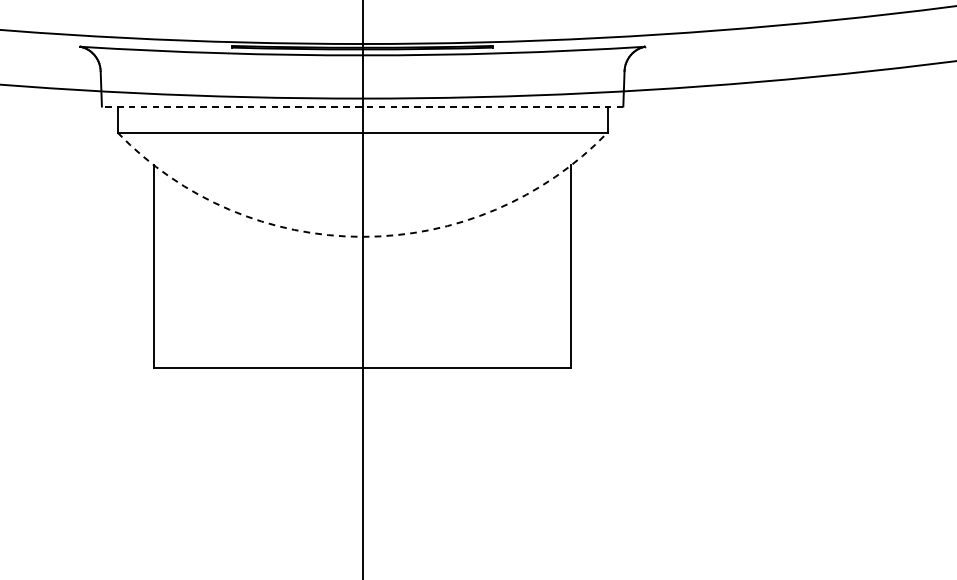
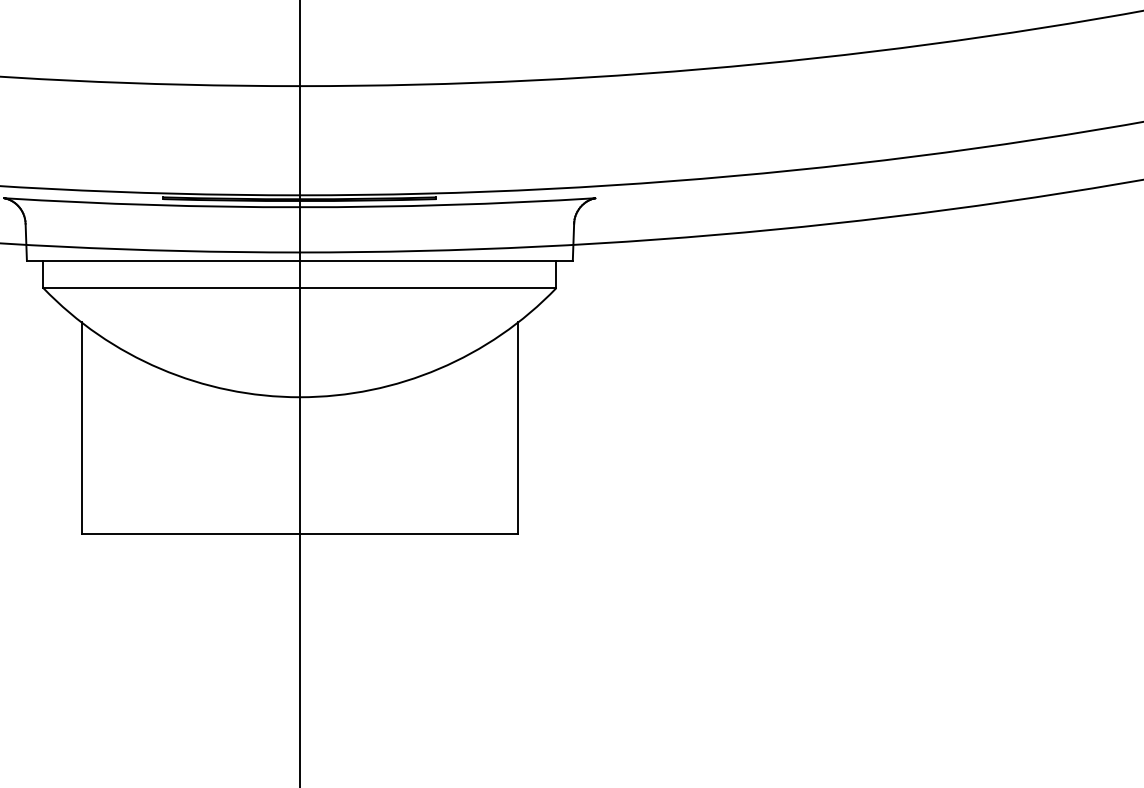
line: (362, 106) -> (299, 260), dashed -> solid
arc: (362, 237) -> (299, 397), dashed -> solid

